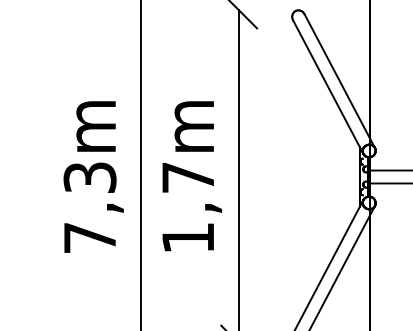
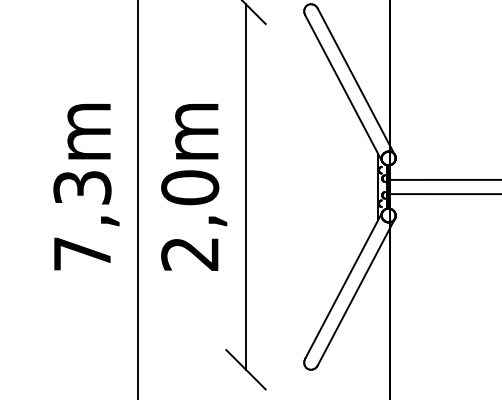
text: (188, 207) -> (190, 220), 1,7m -> 2,0m

